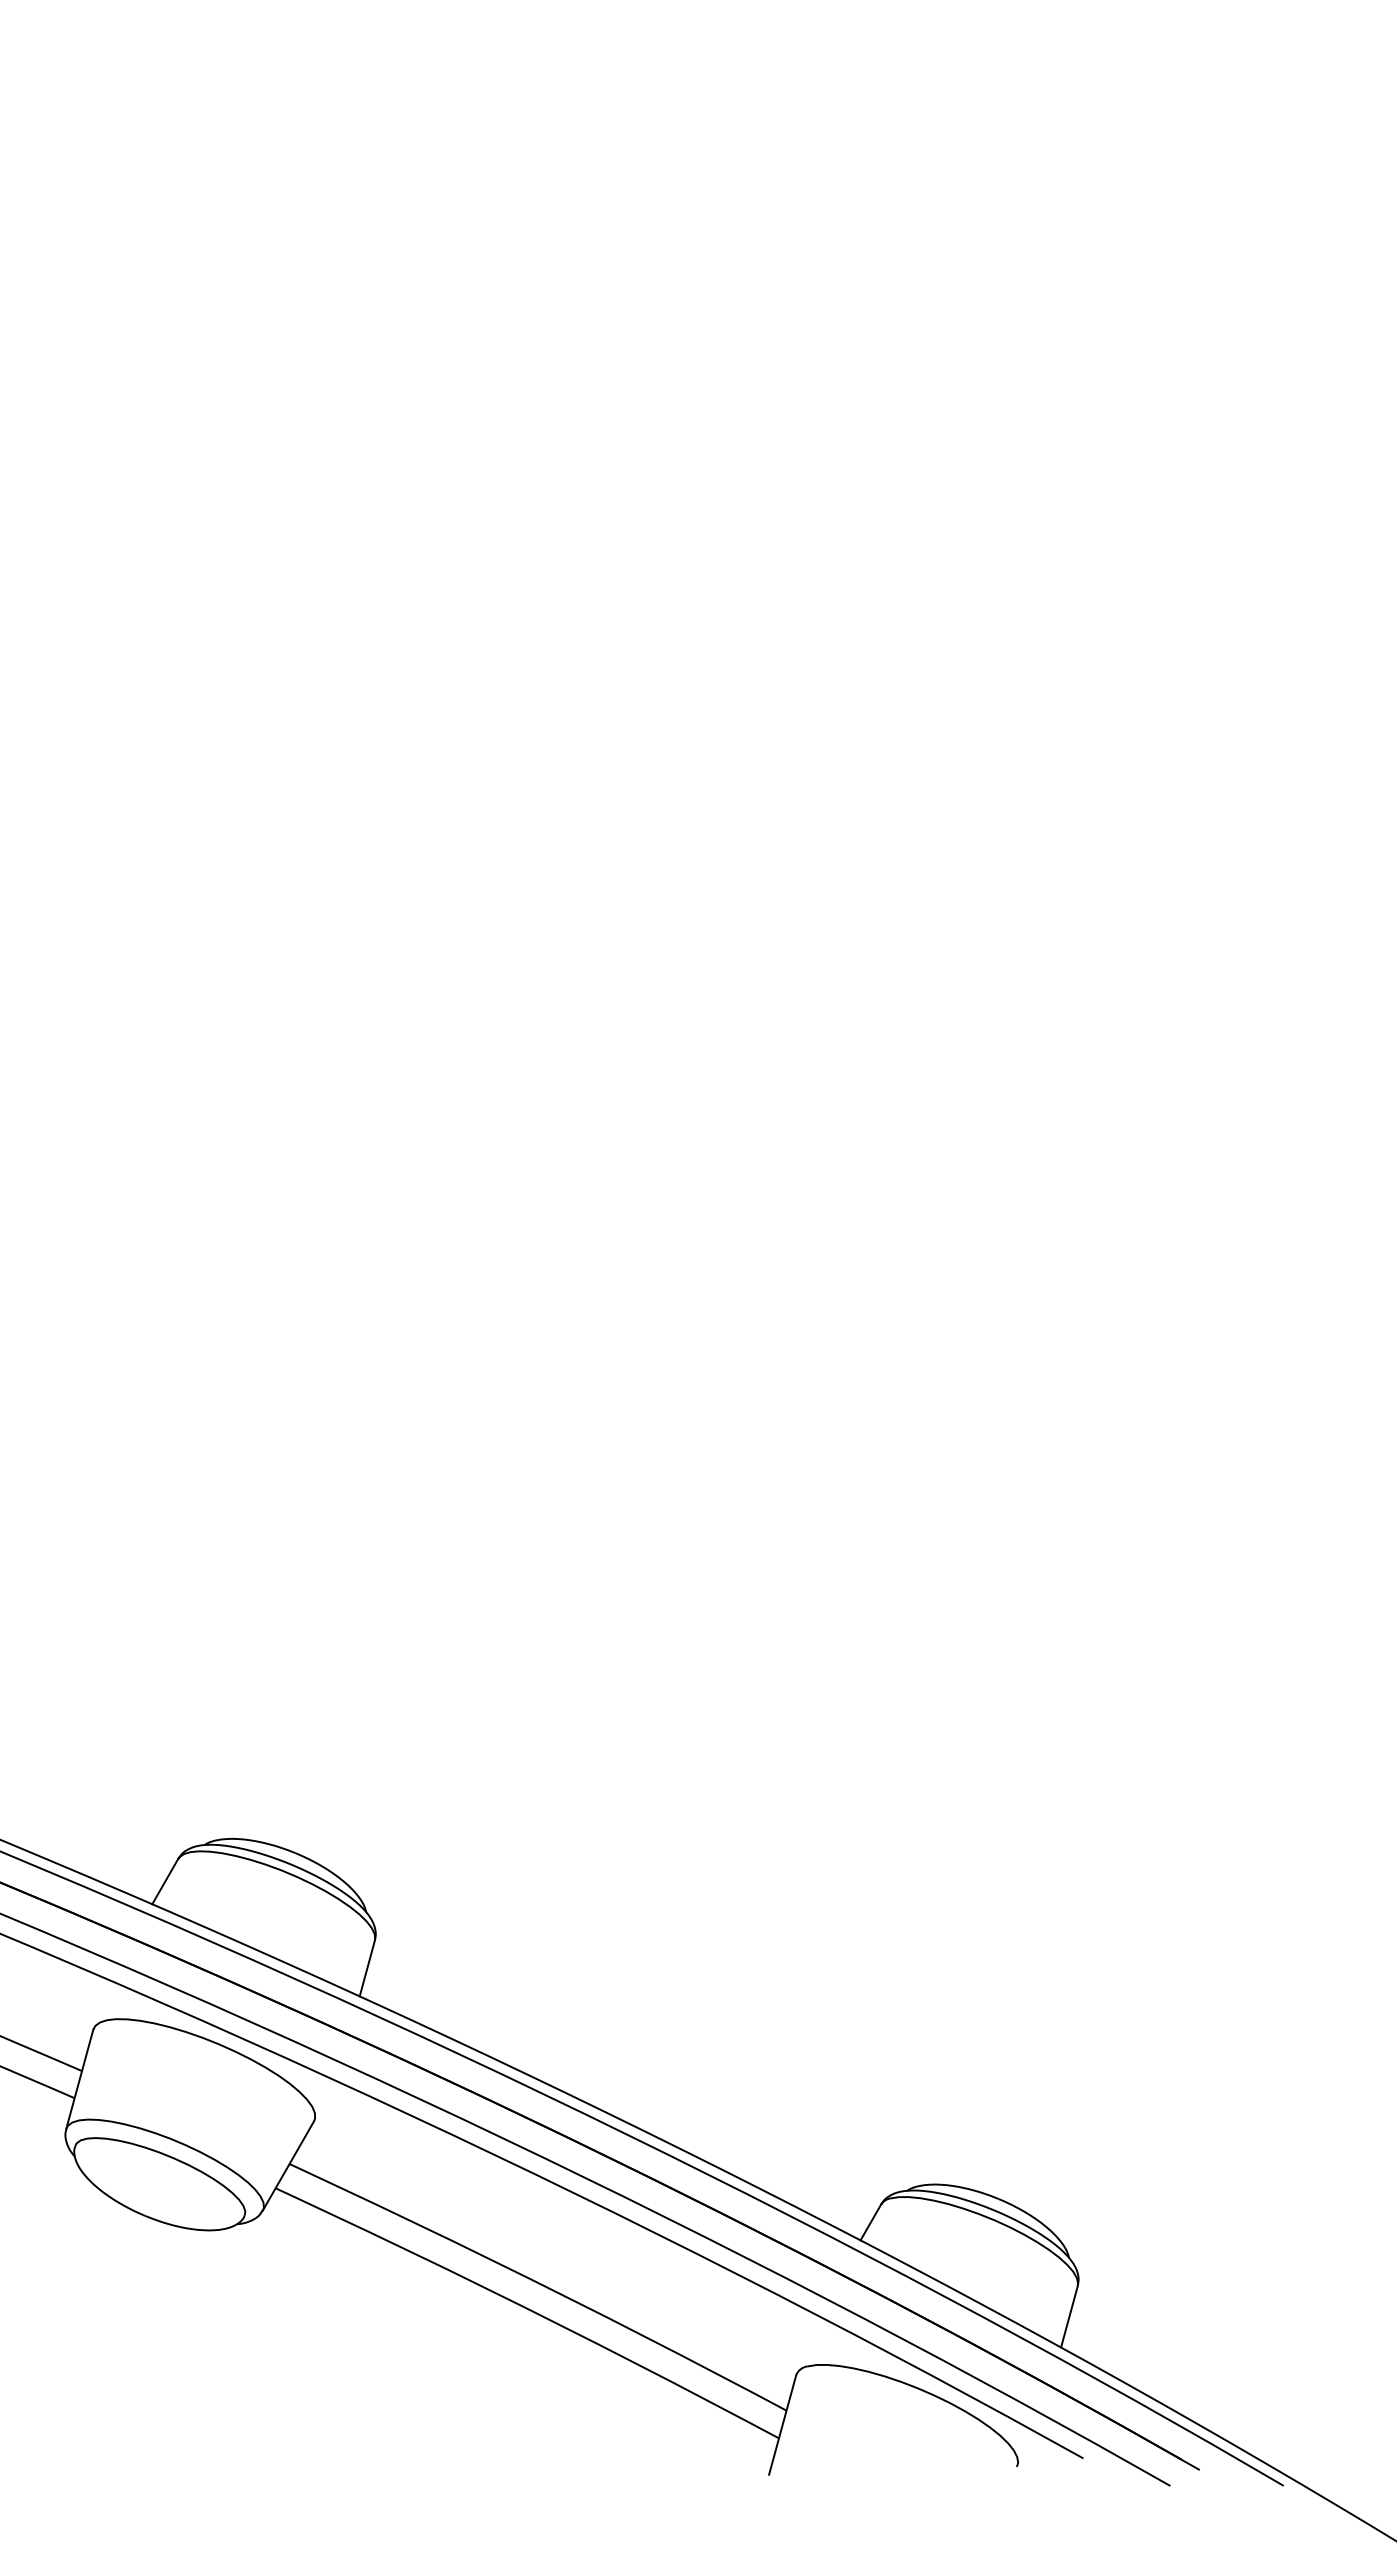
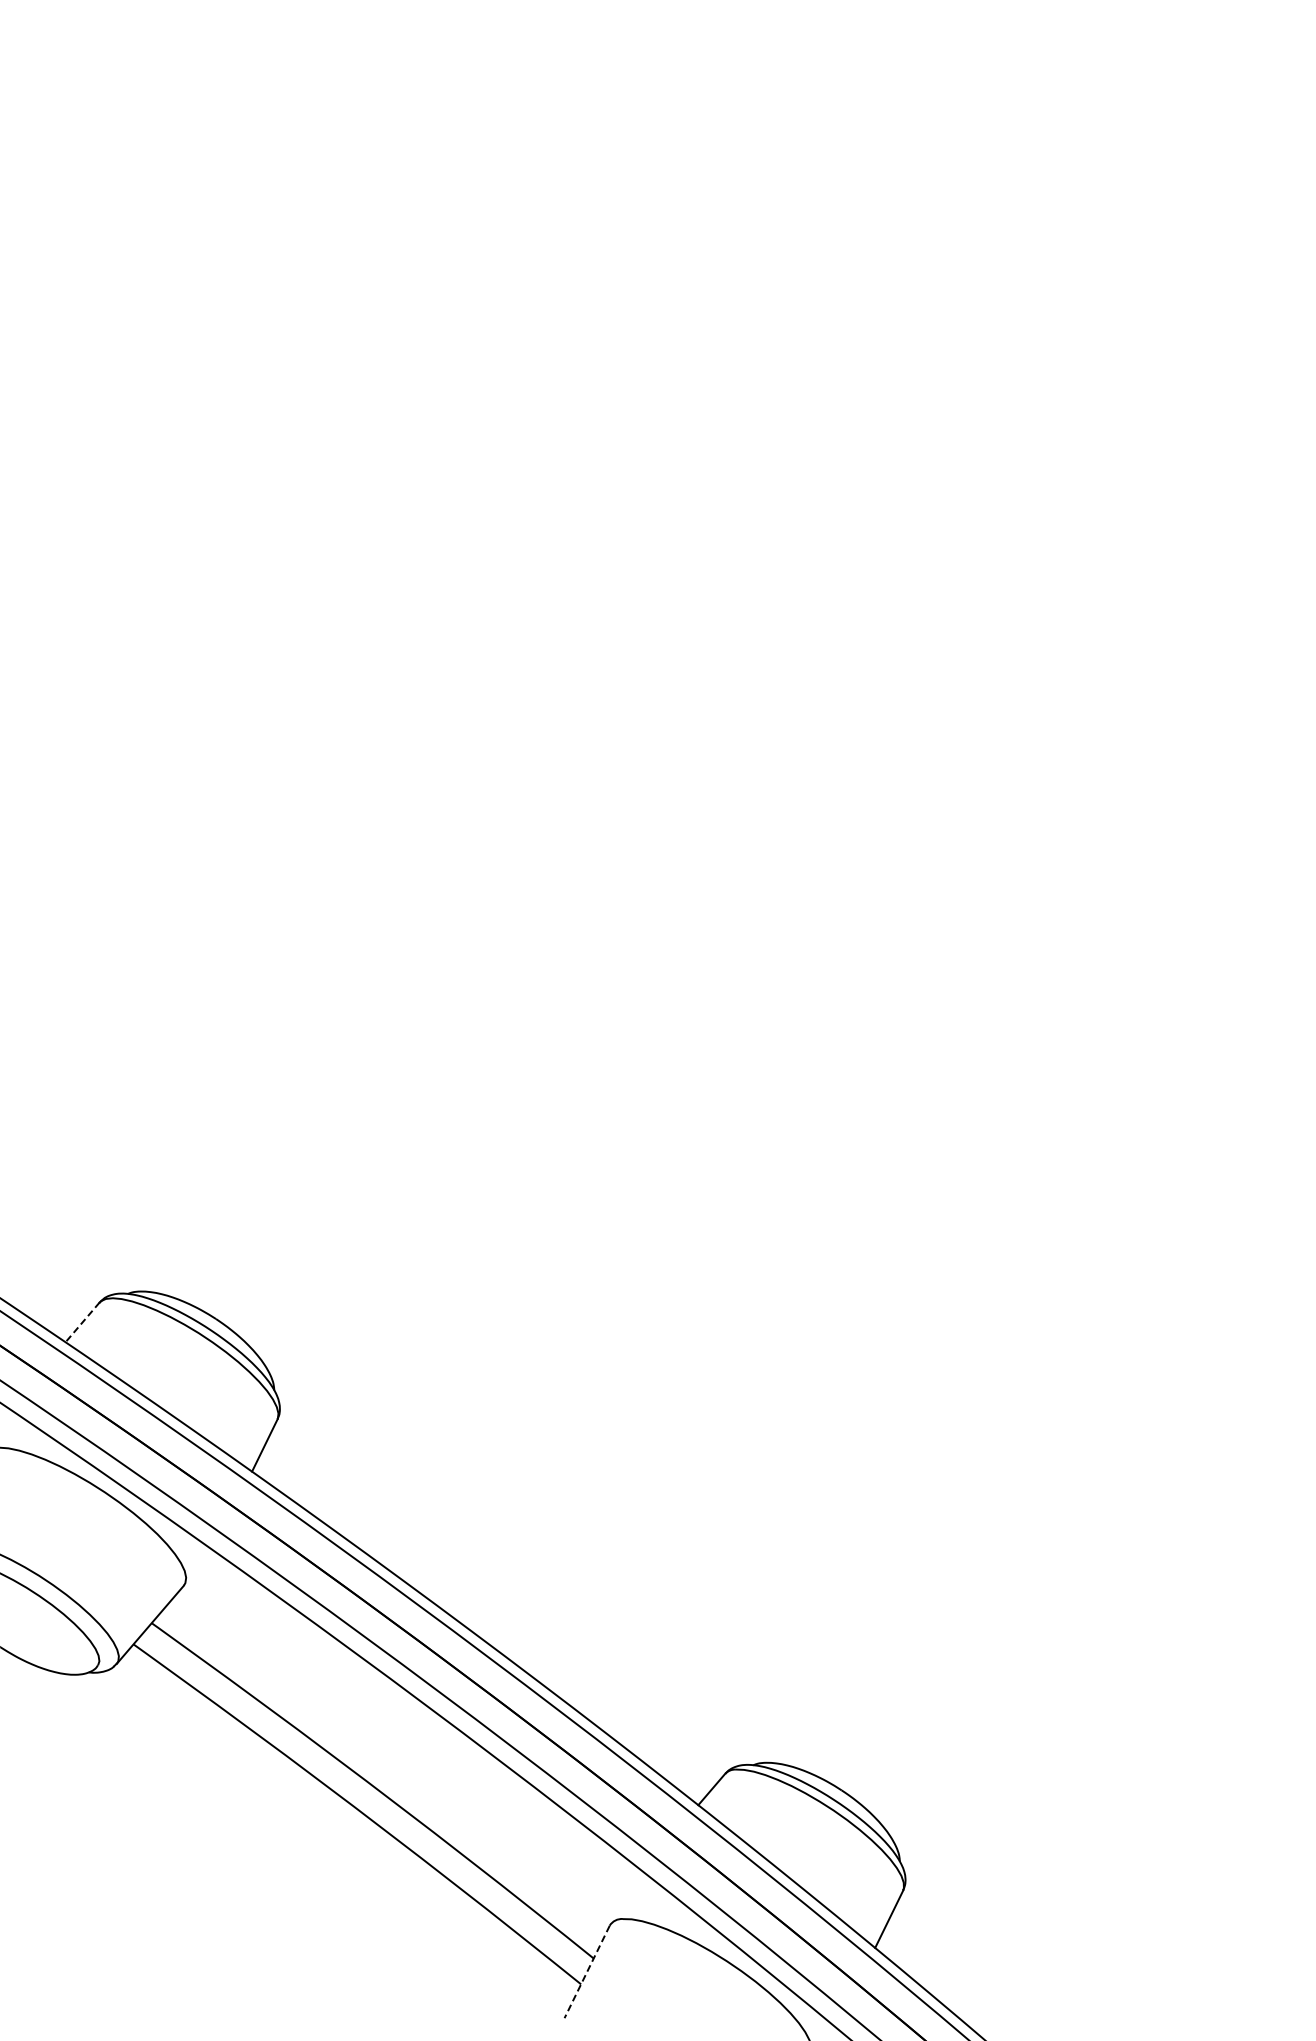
line: (165, 1881) -> (82, 1322), solid -> dashed
line: (782, 2425) -> (586, 1972), solid -> dashed

